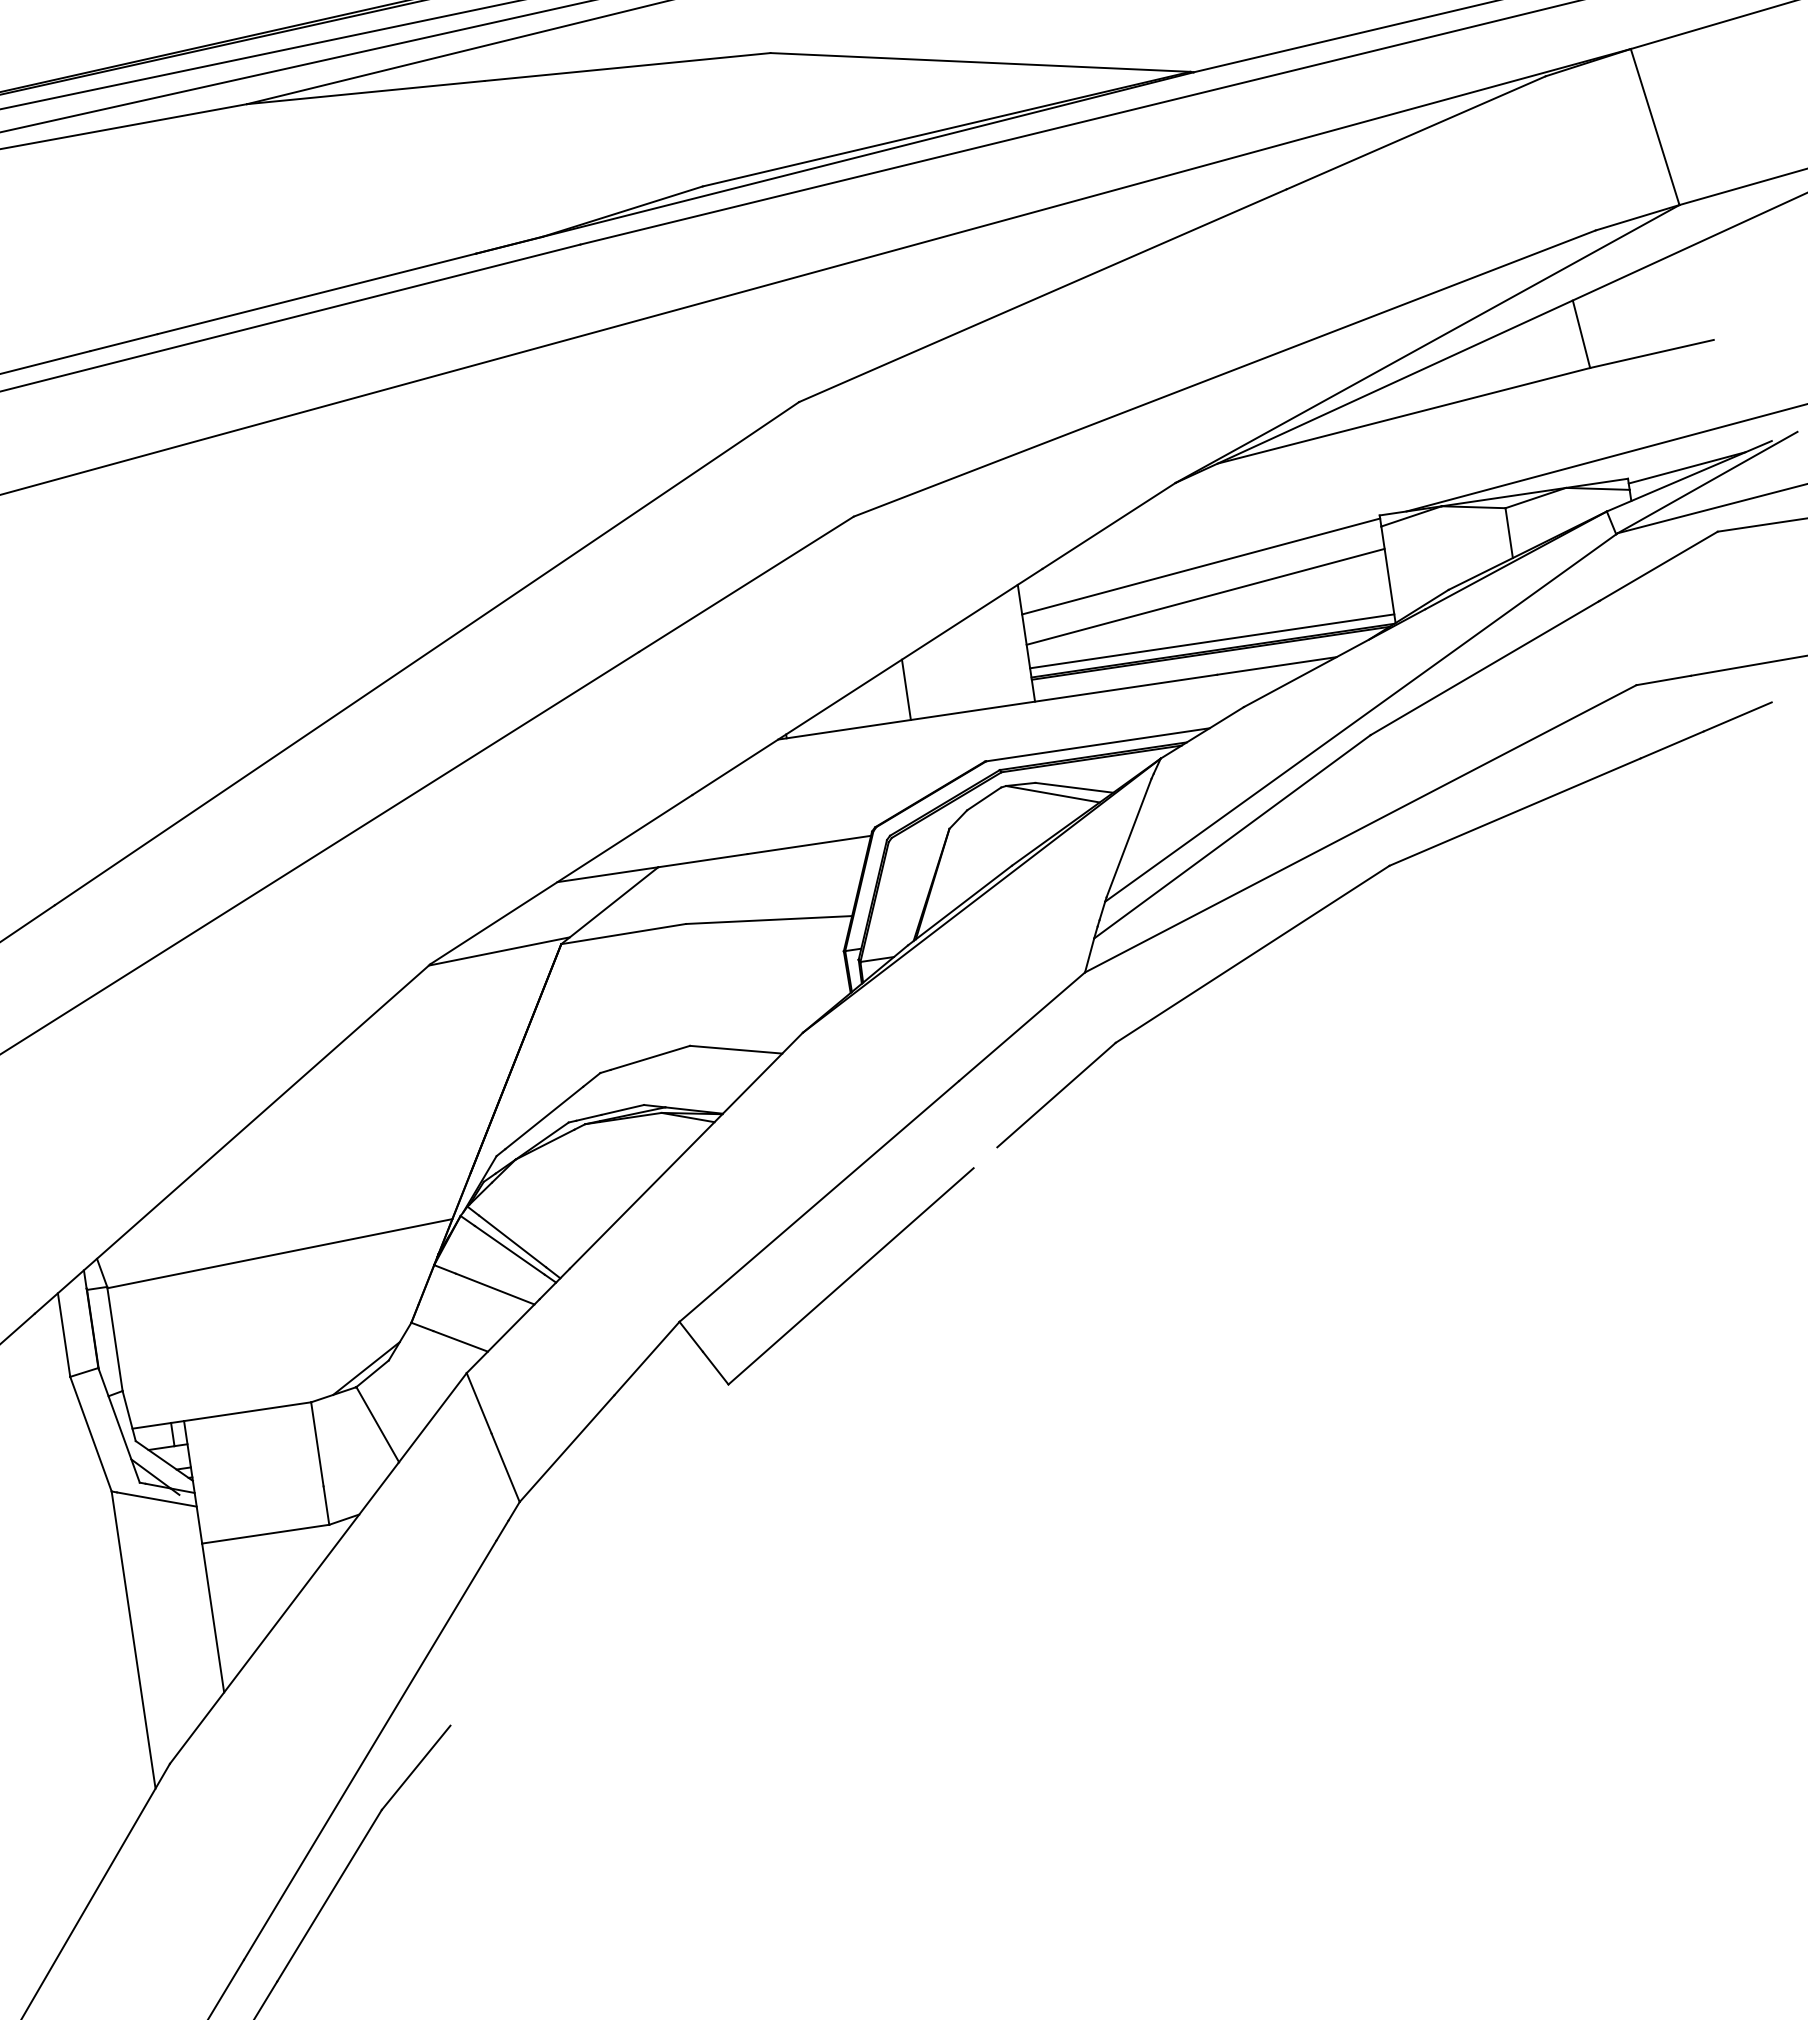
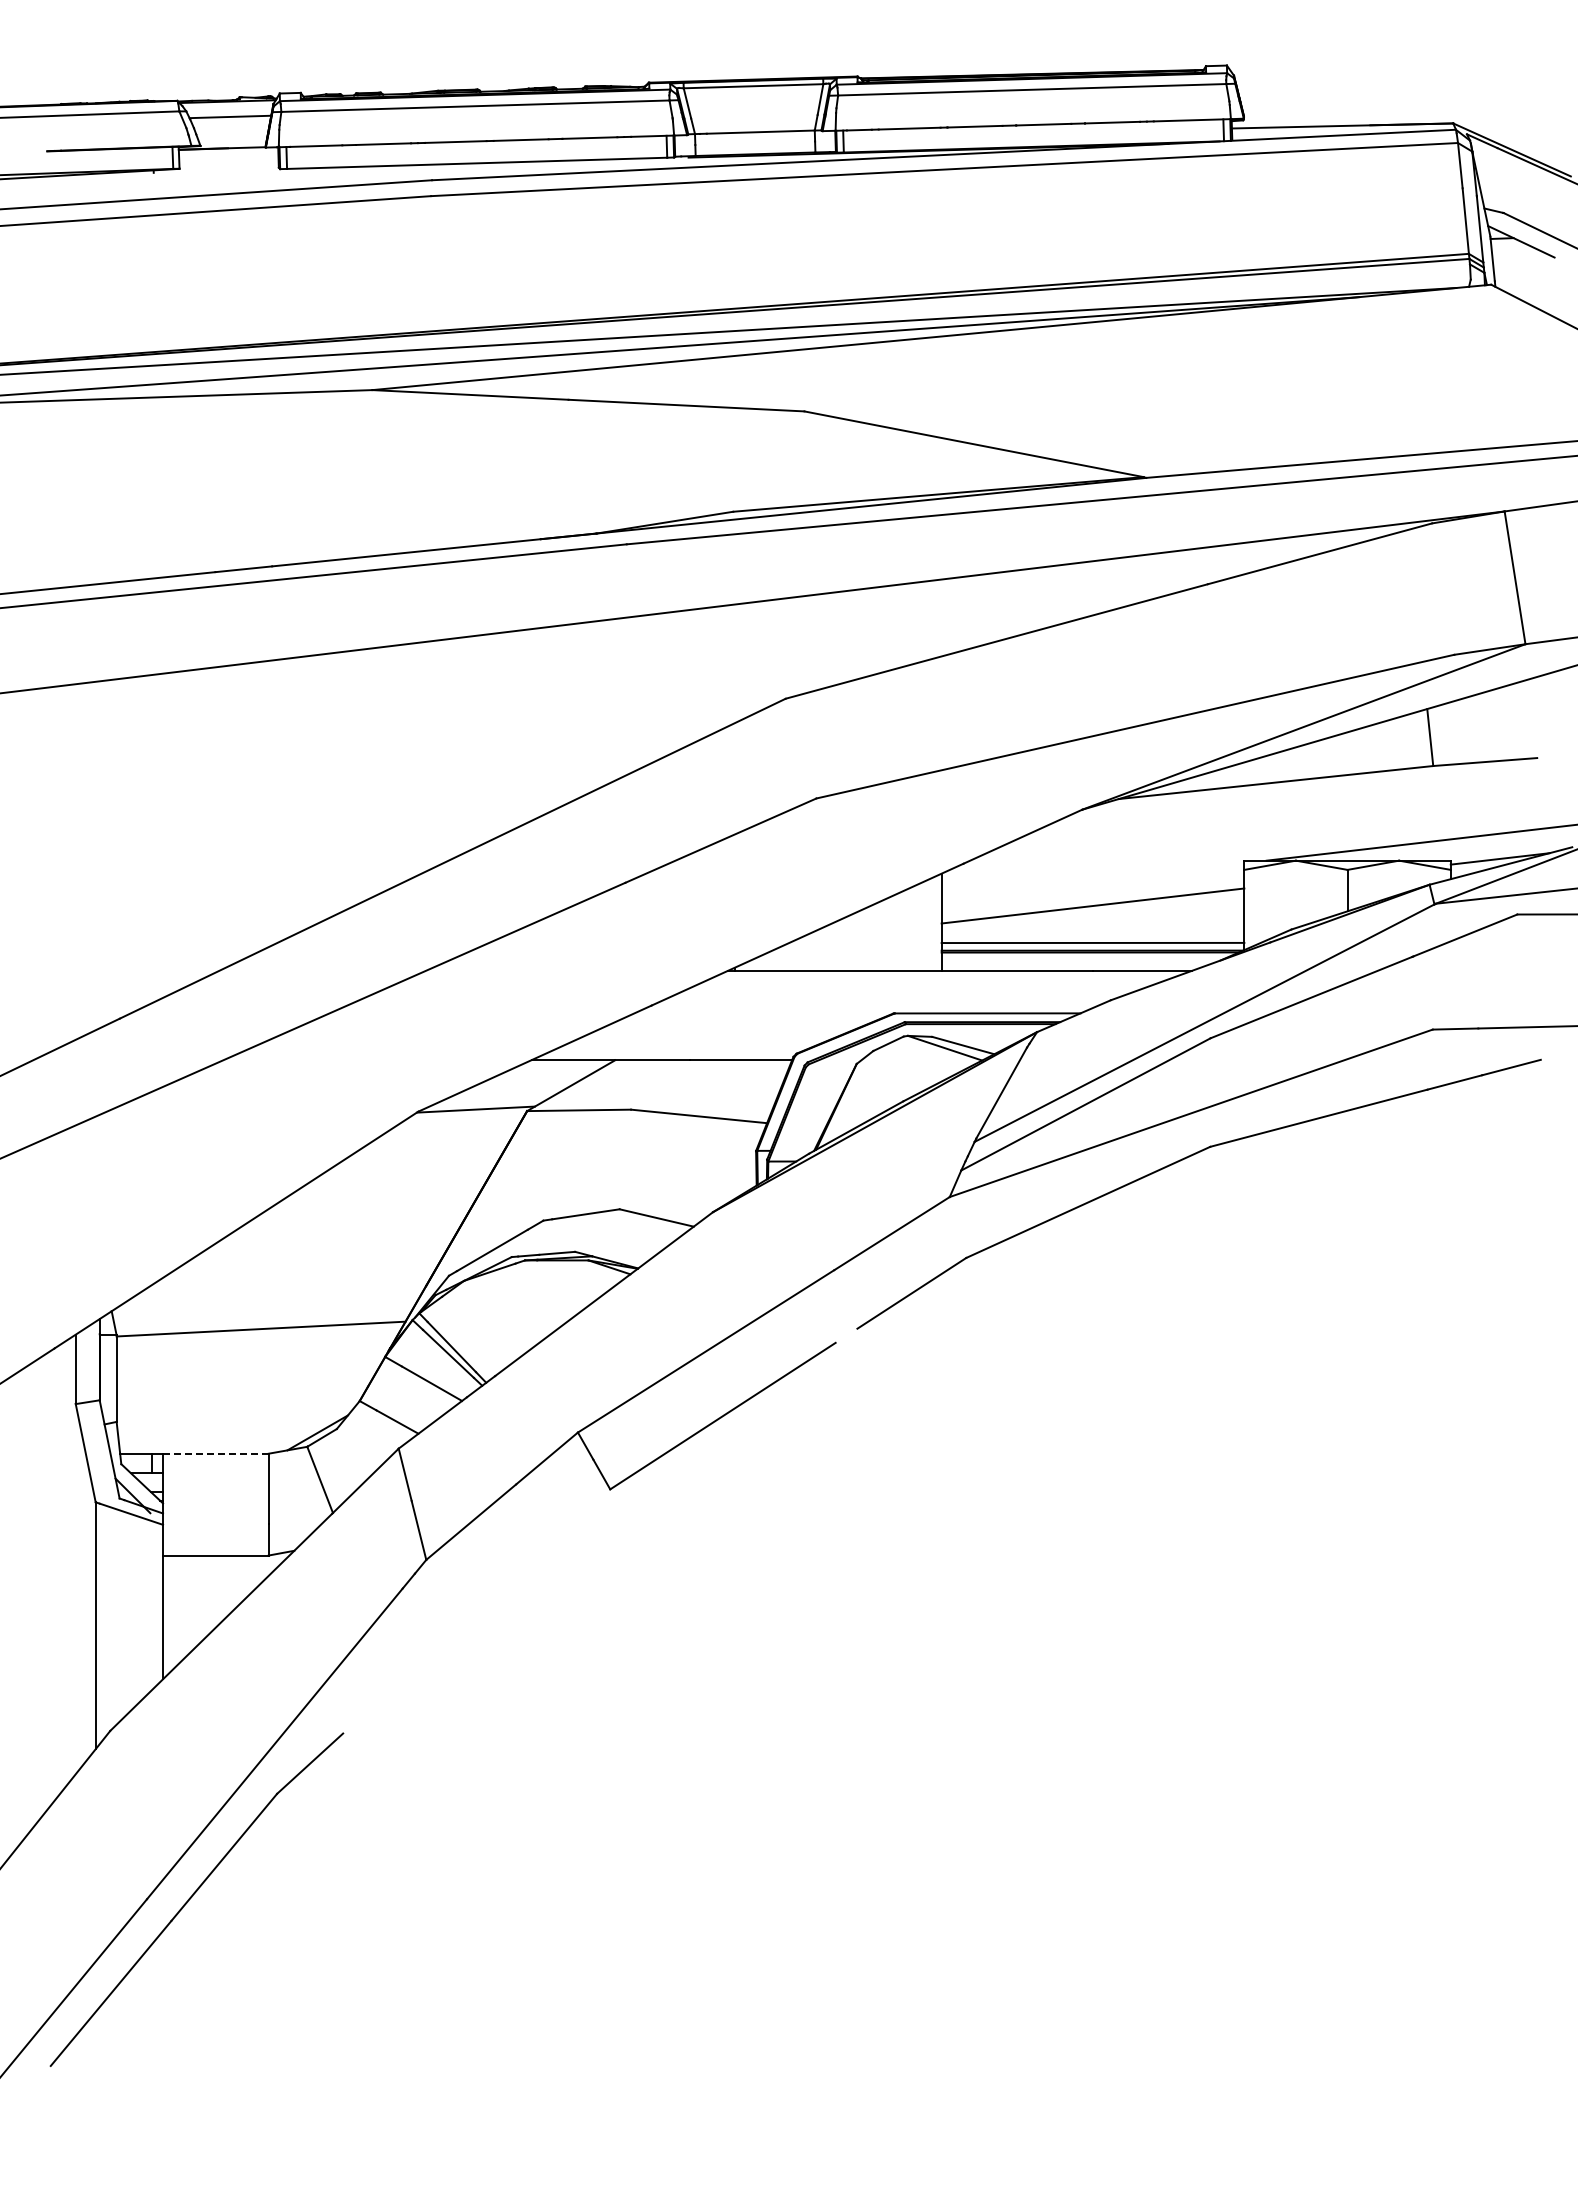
line: (1200, 566) -> (1092, 880), removed
line: (906, 689) -> (838, 945), removed
line: (247, 1411) -> (215, 1453), solid -> dashed

